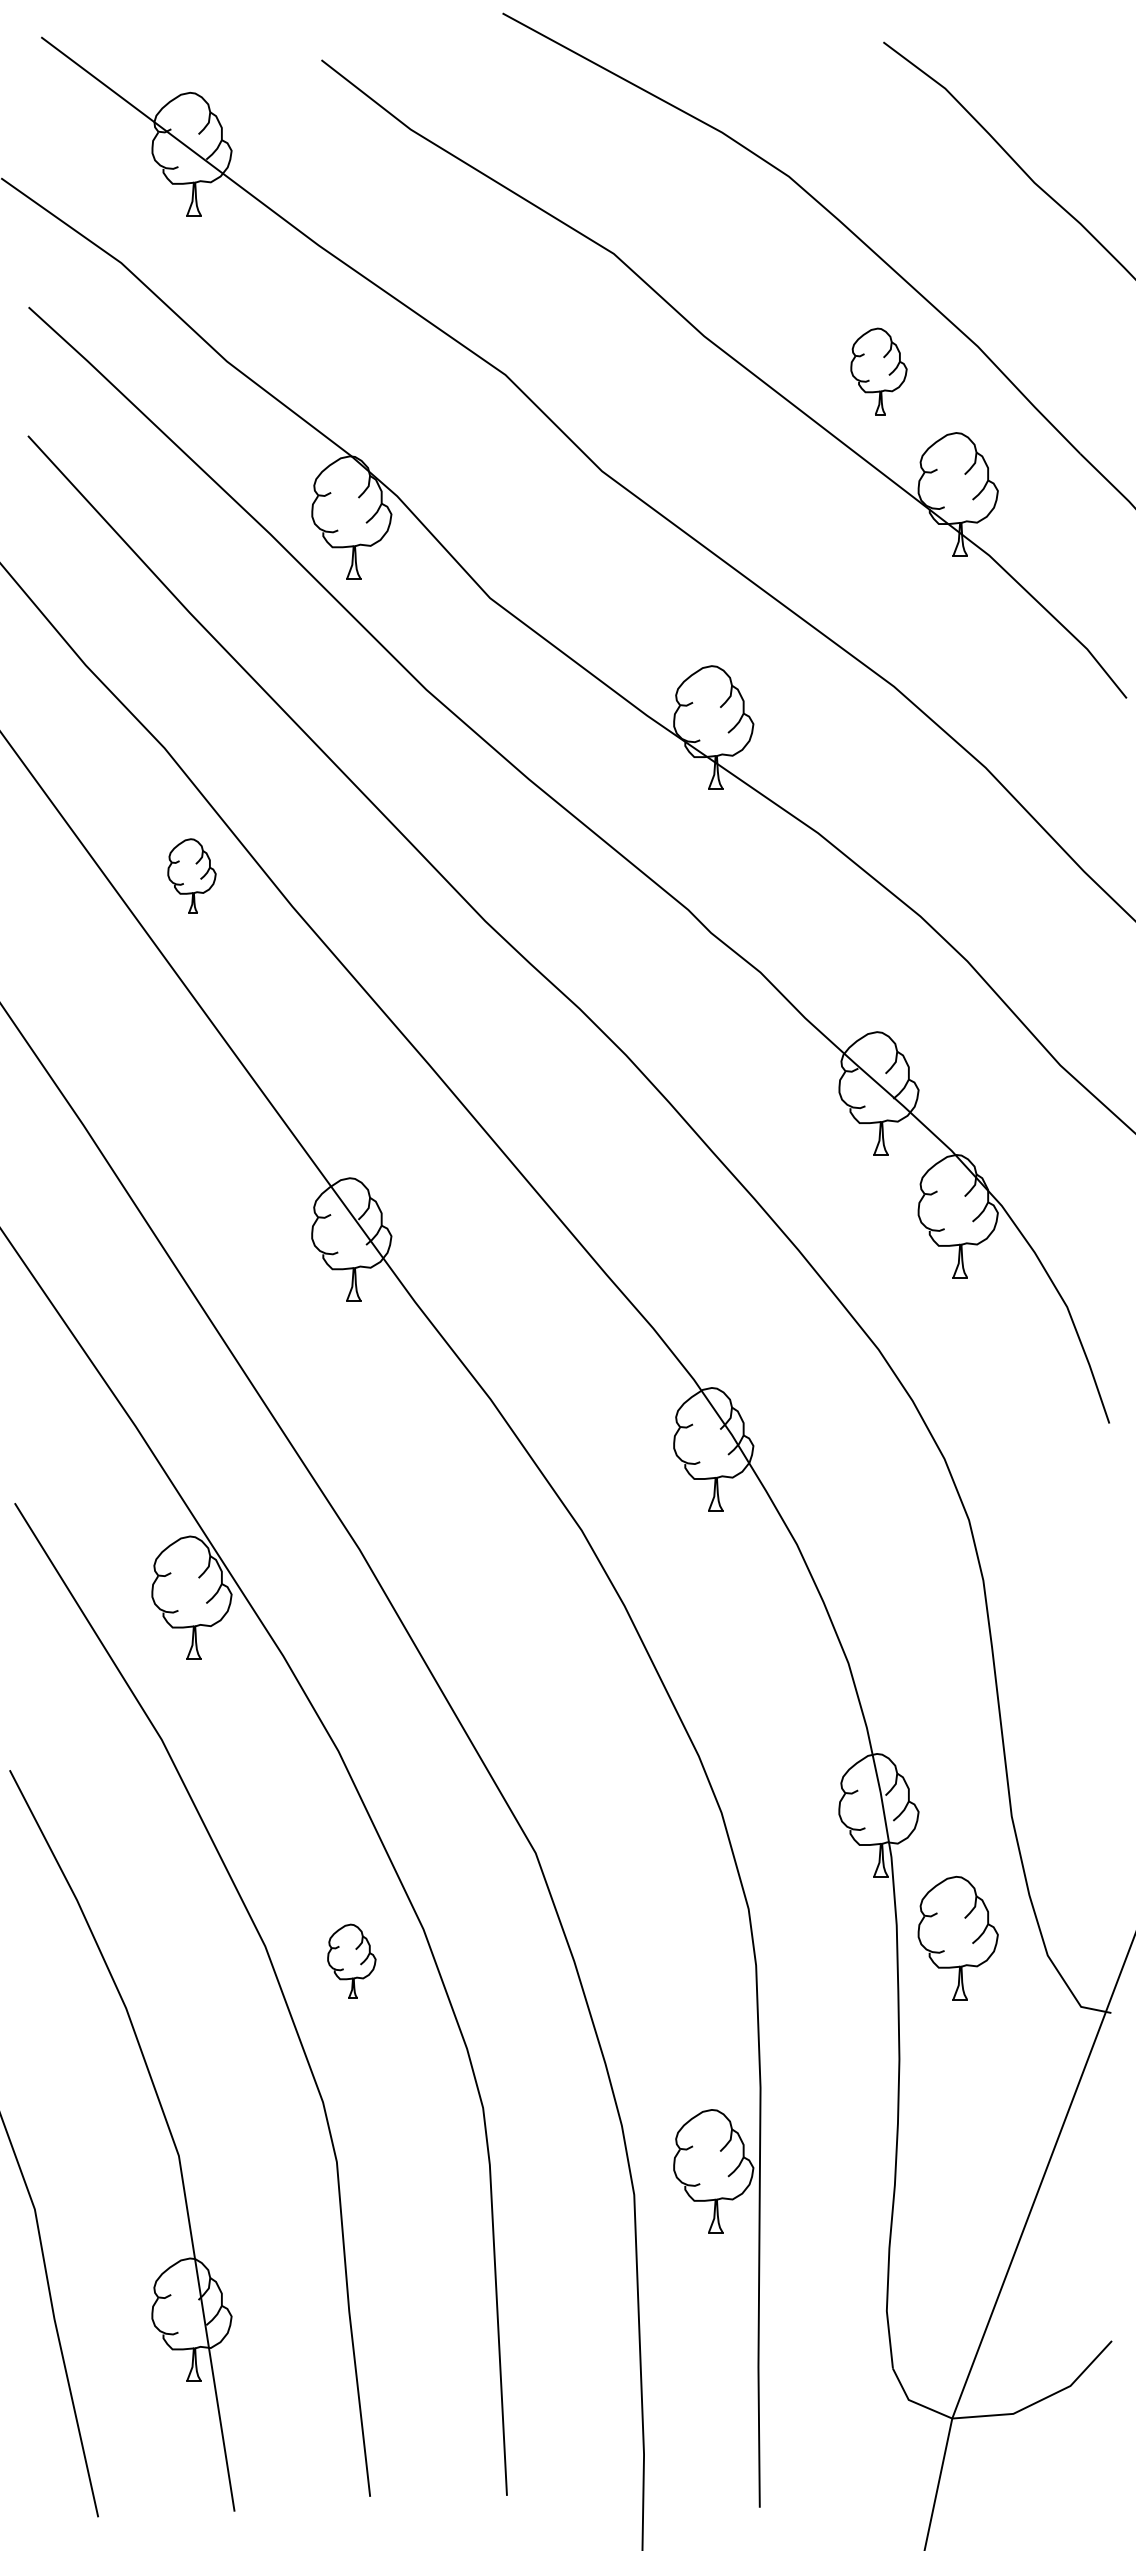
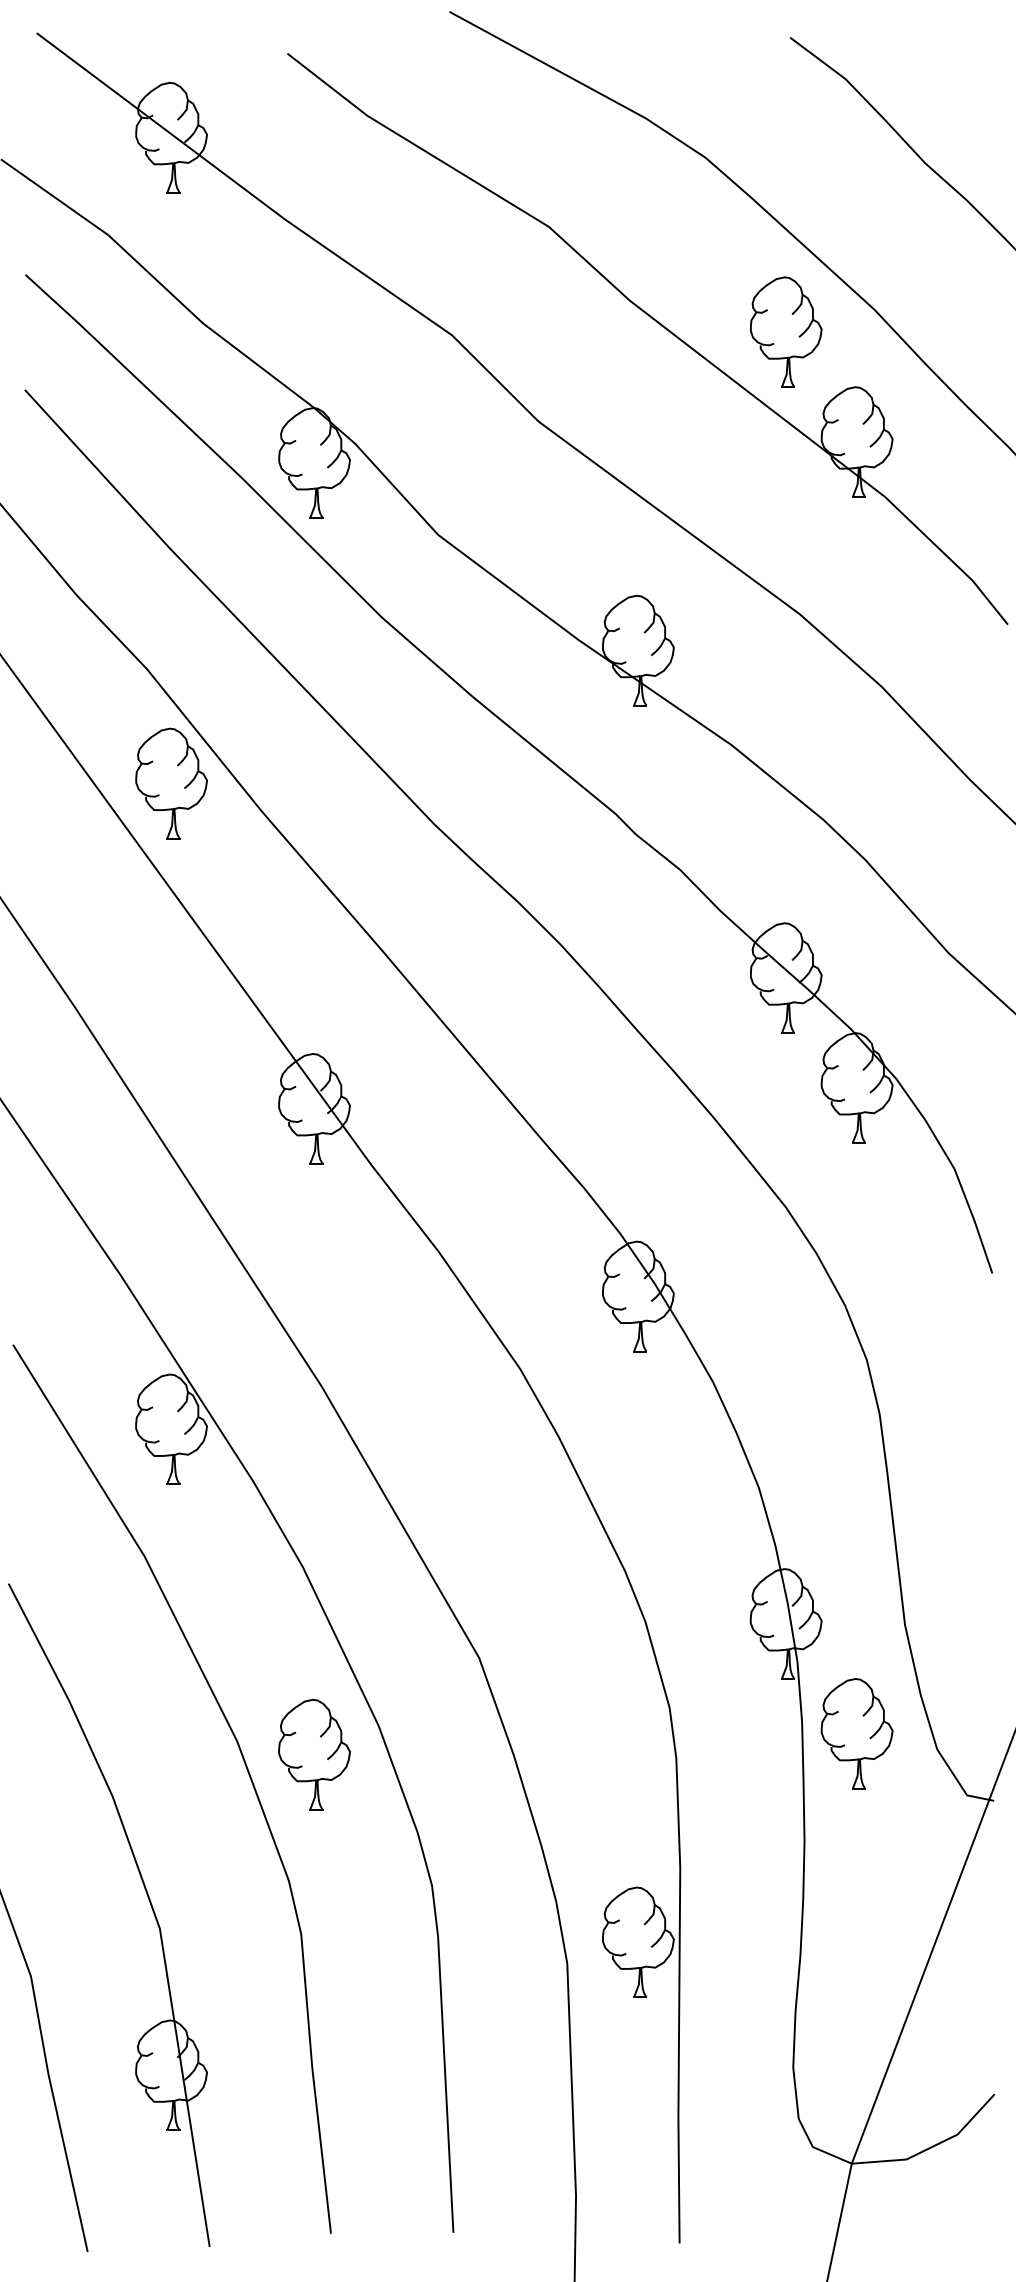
part: (878, 371) -> (785, 332), size x1.43
part: (191, 875) -> (171, 783), size x1.67
part: (351, 1961) -> (314, 1754), size x1.67

